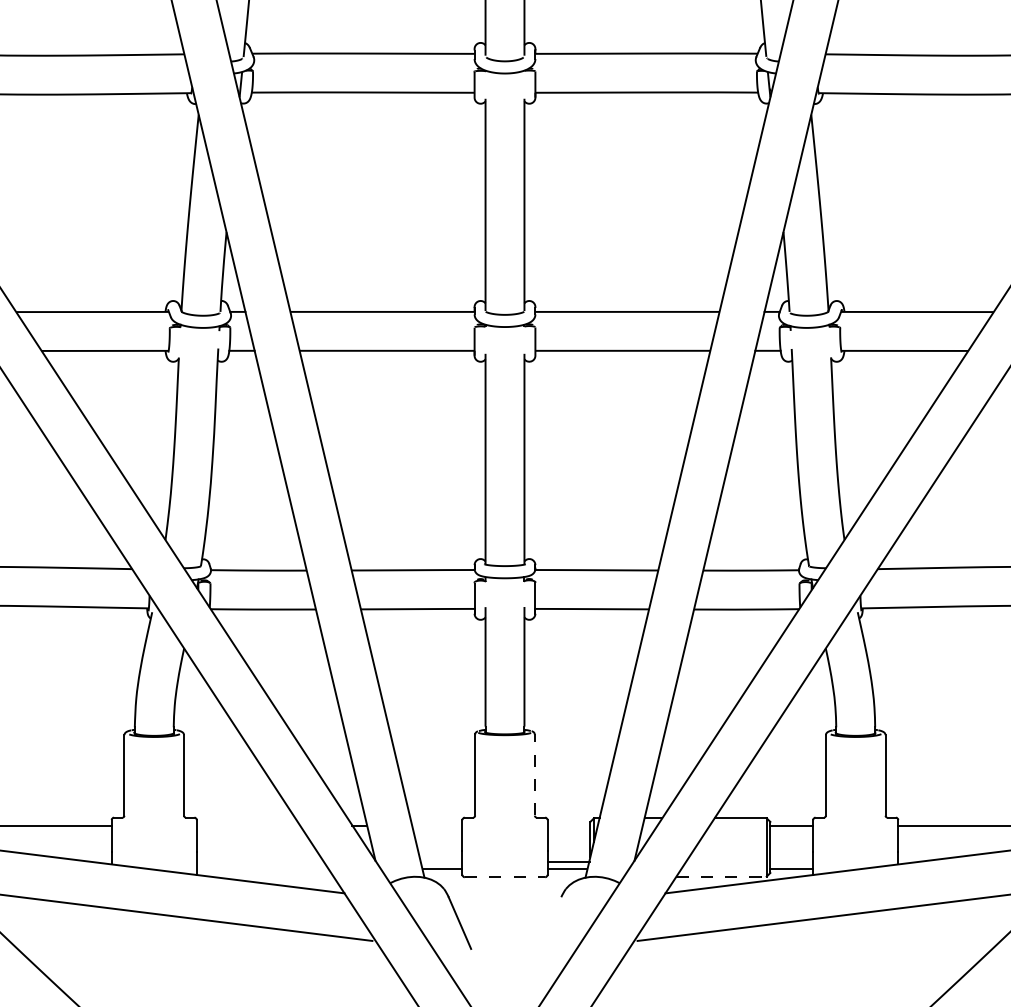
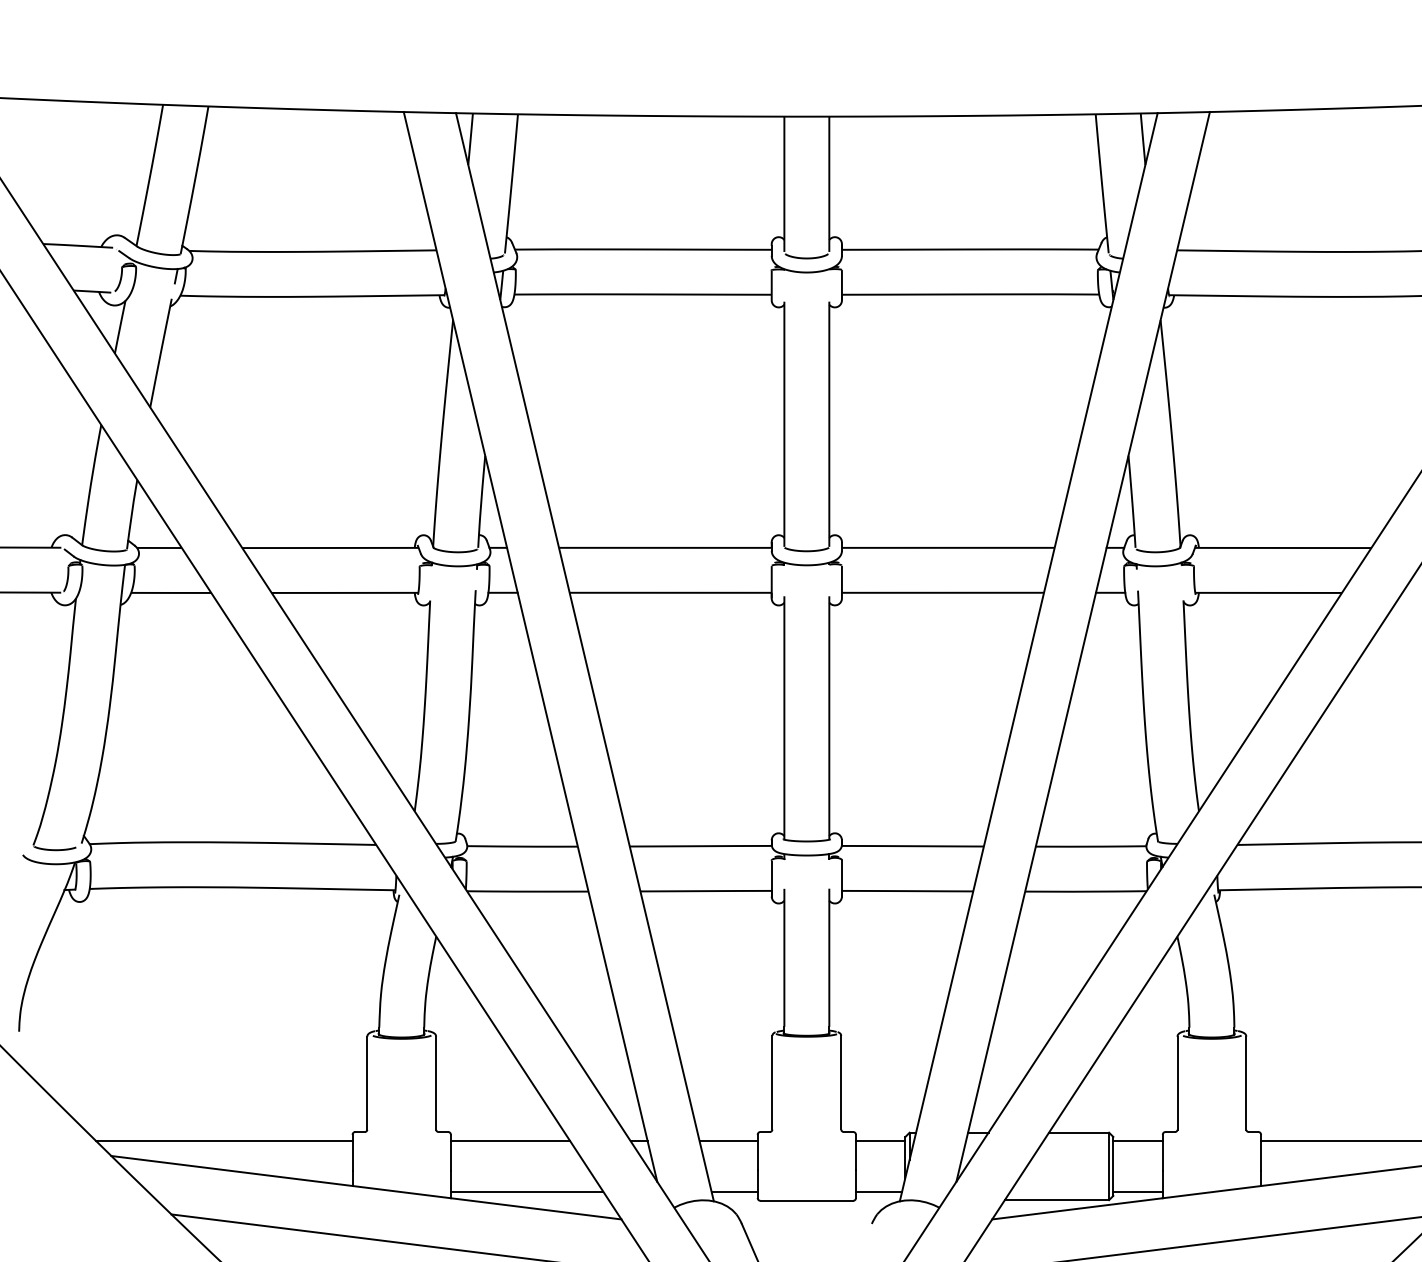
line: (535, 774) -> (841, 1082), dashed -> solid
line: (248, 825) -> (510, 1141), added
line: (437, 825) -> (728, 1141), added
line: (568, 862) -> (880, 1141), moved
line: (262, 869) -> (526, 1191), added
line: (505, 876) -> (807, 1200), dashed -> solid
line: (722, 876) -> (1057, 1200), dashed -> solid

